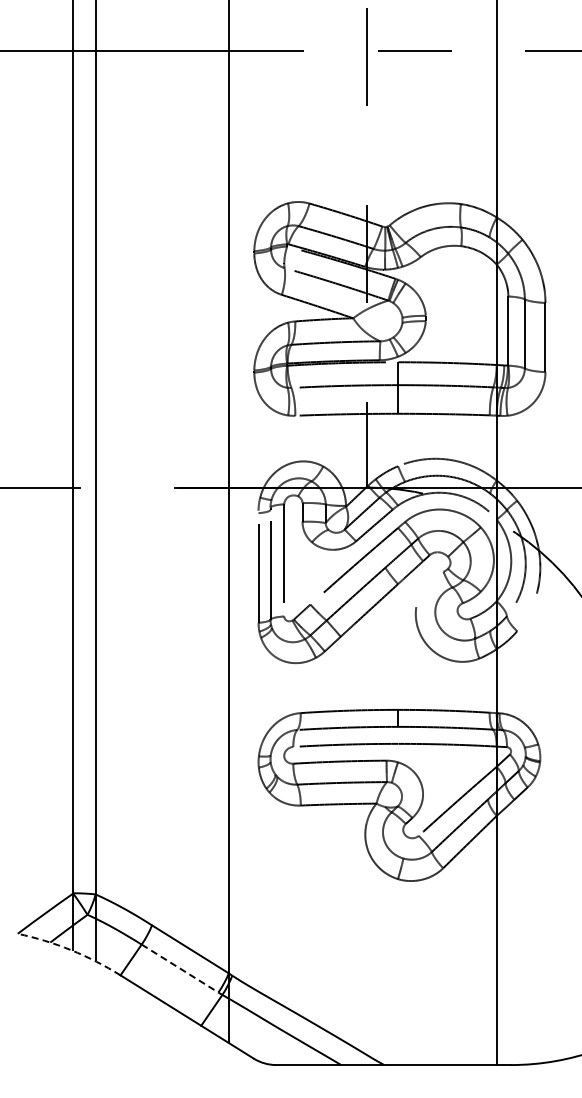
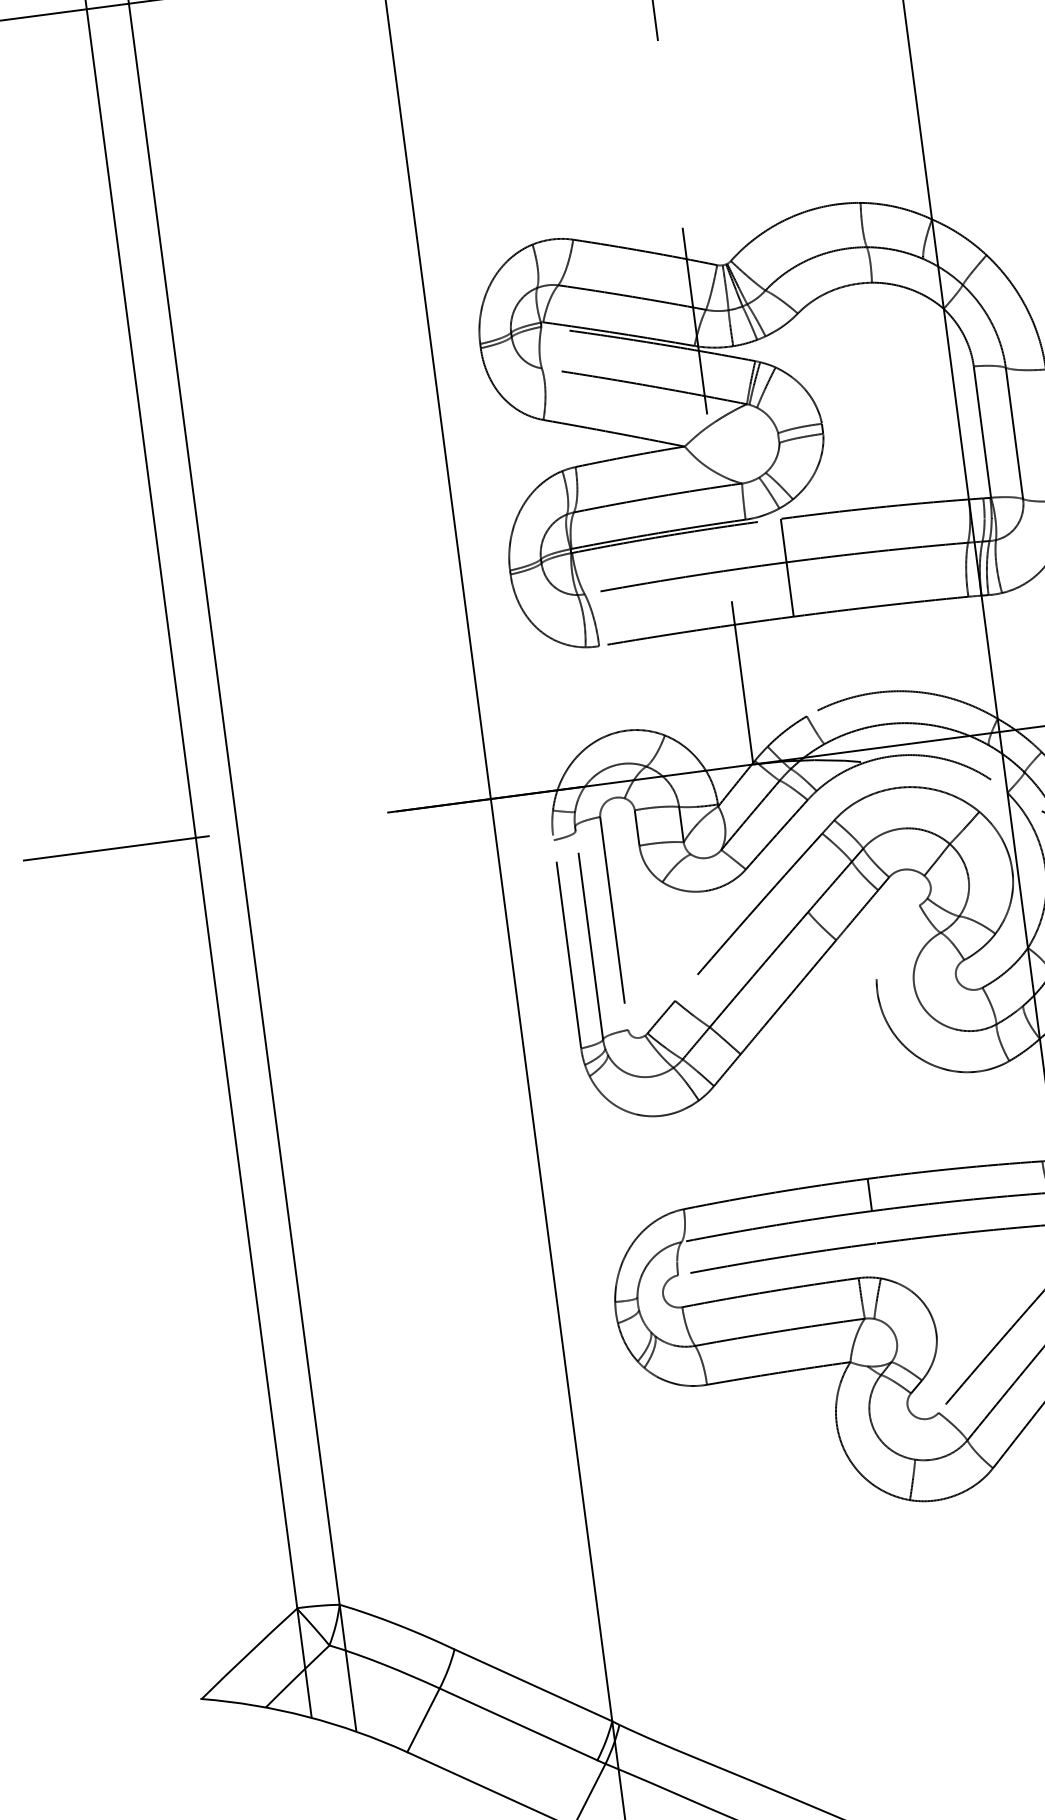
arc: (71, 950) -> (307, 1717), dashed -> solid
line: (180, 968) -> (519, 1724), dashed -> solid

